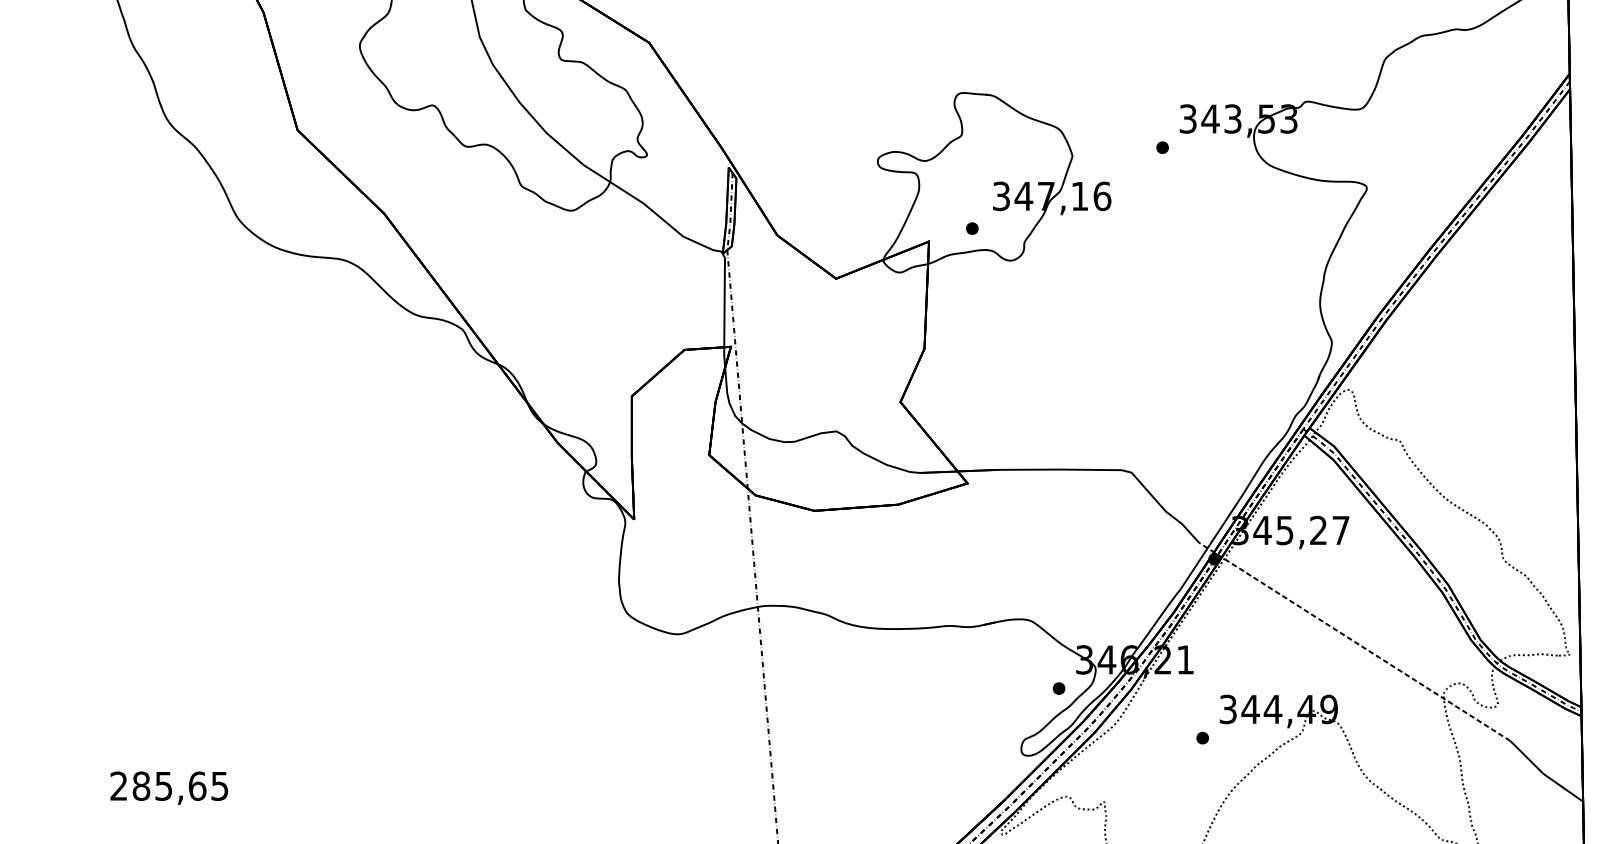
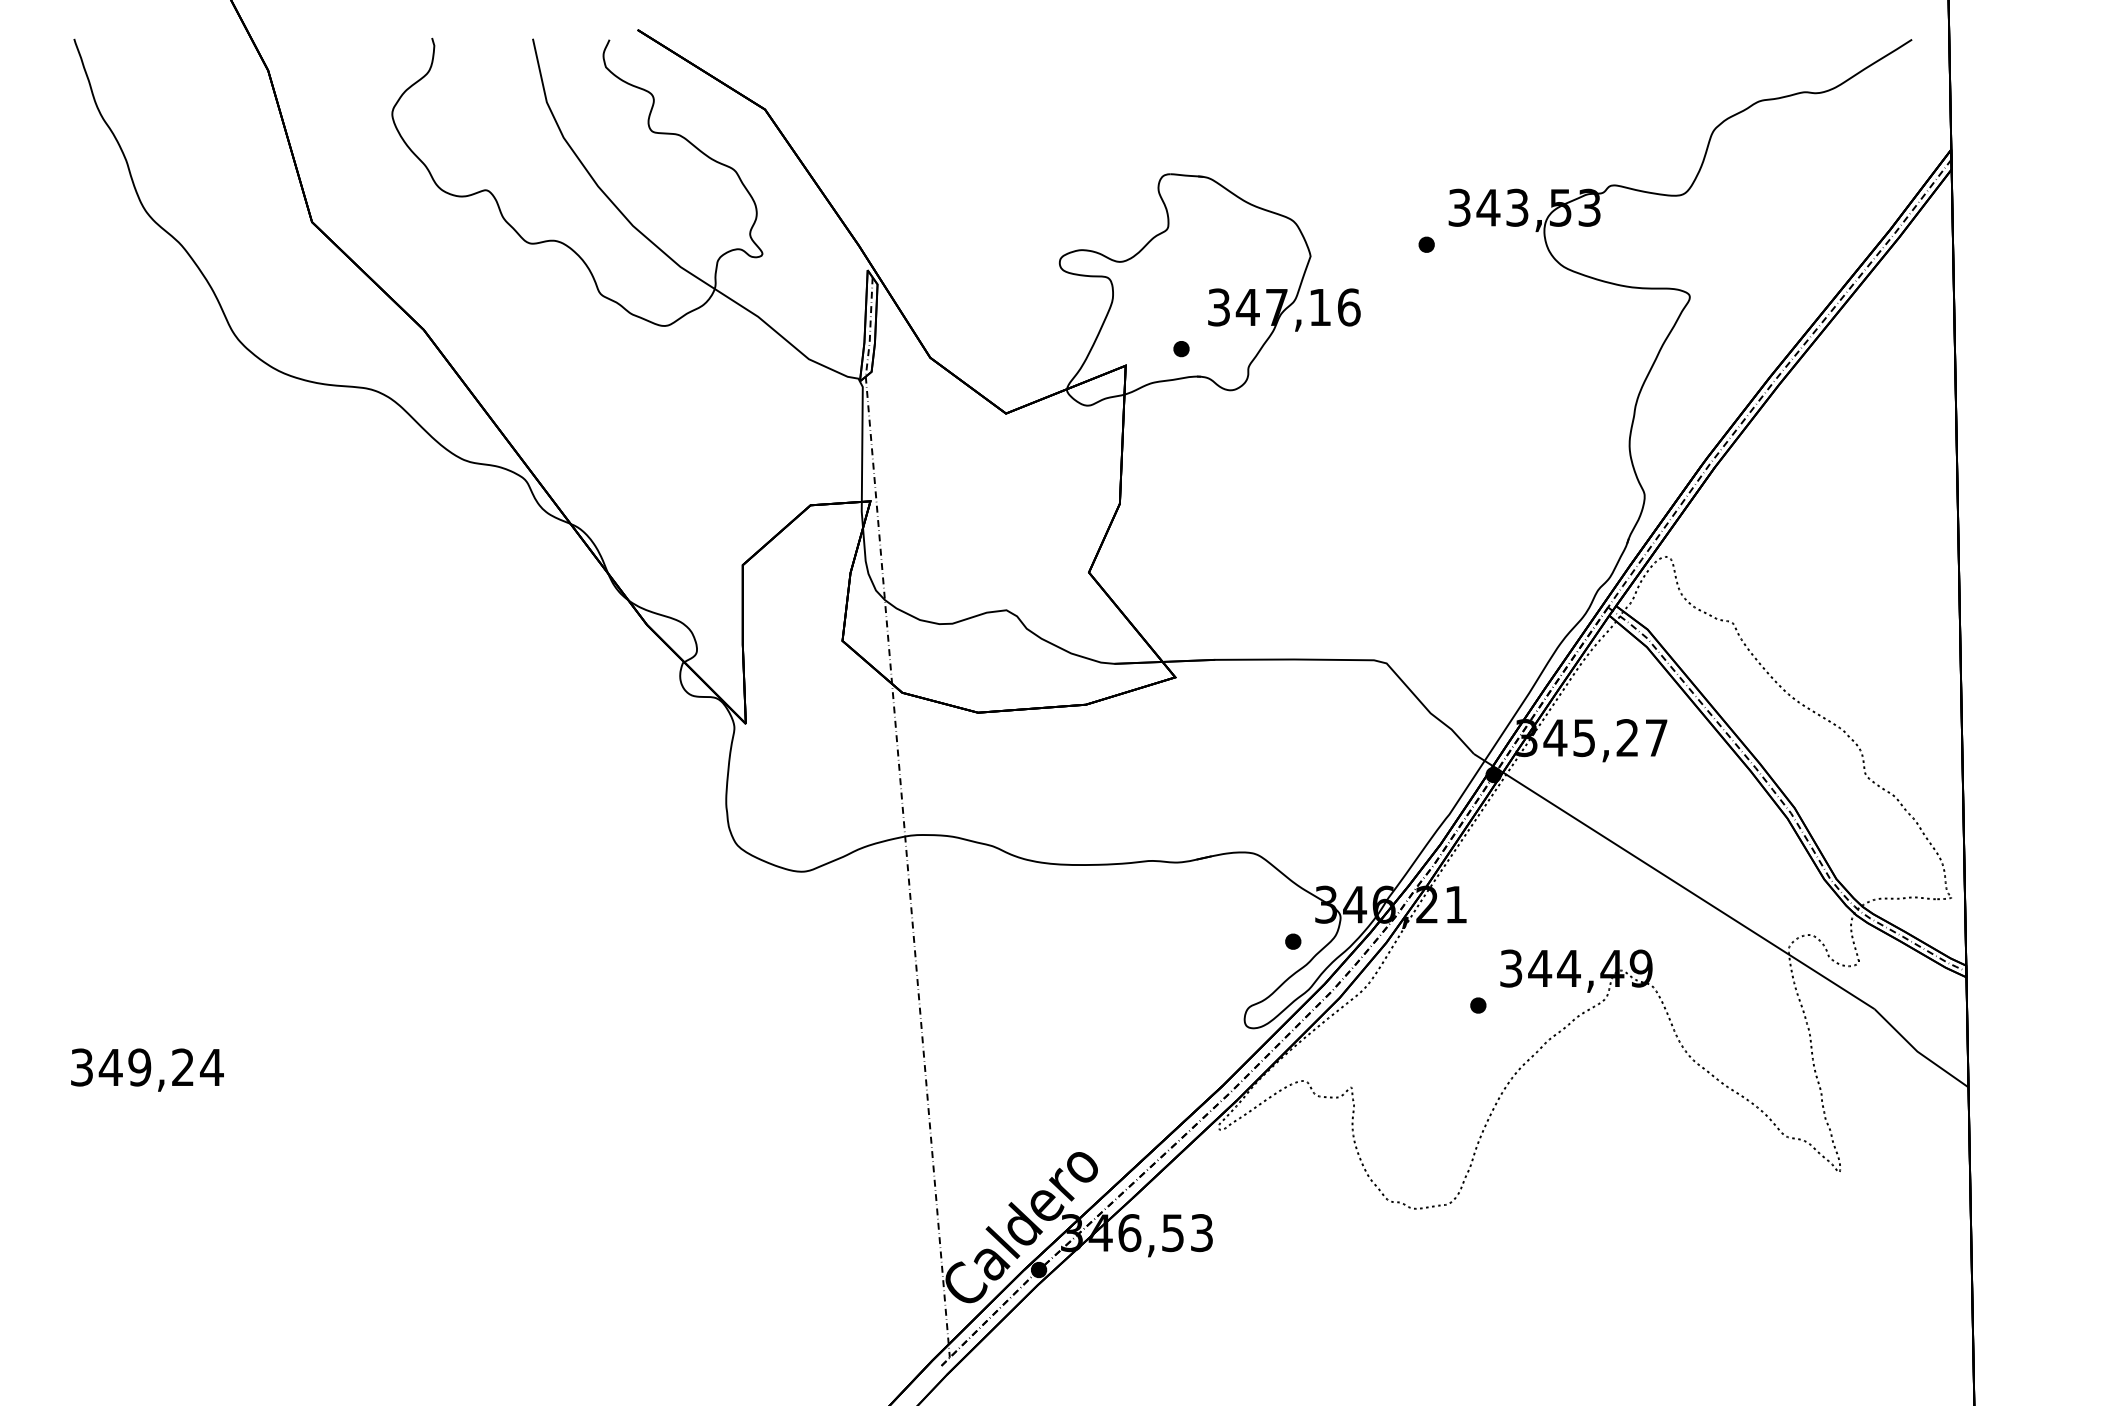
line: (1354, 641) -> (1673, 880), dashed -> solid
text: (169, 786) -> (147, 1067), 285,65 -> 349,24

